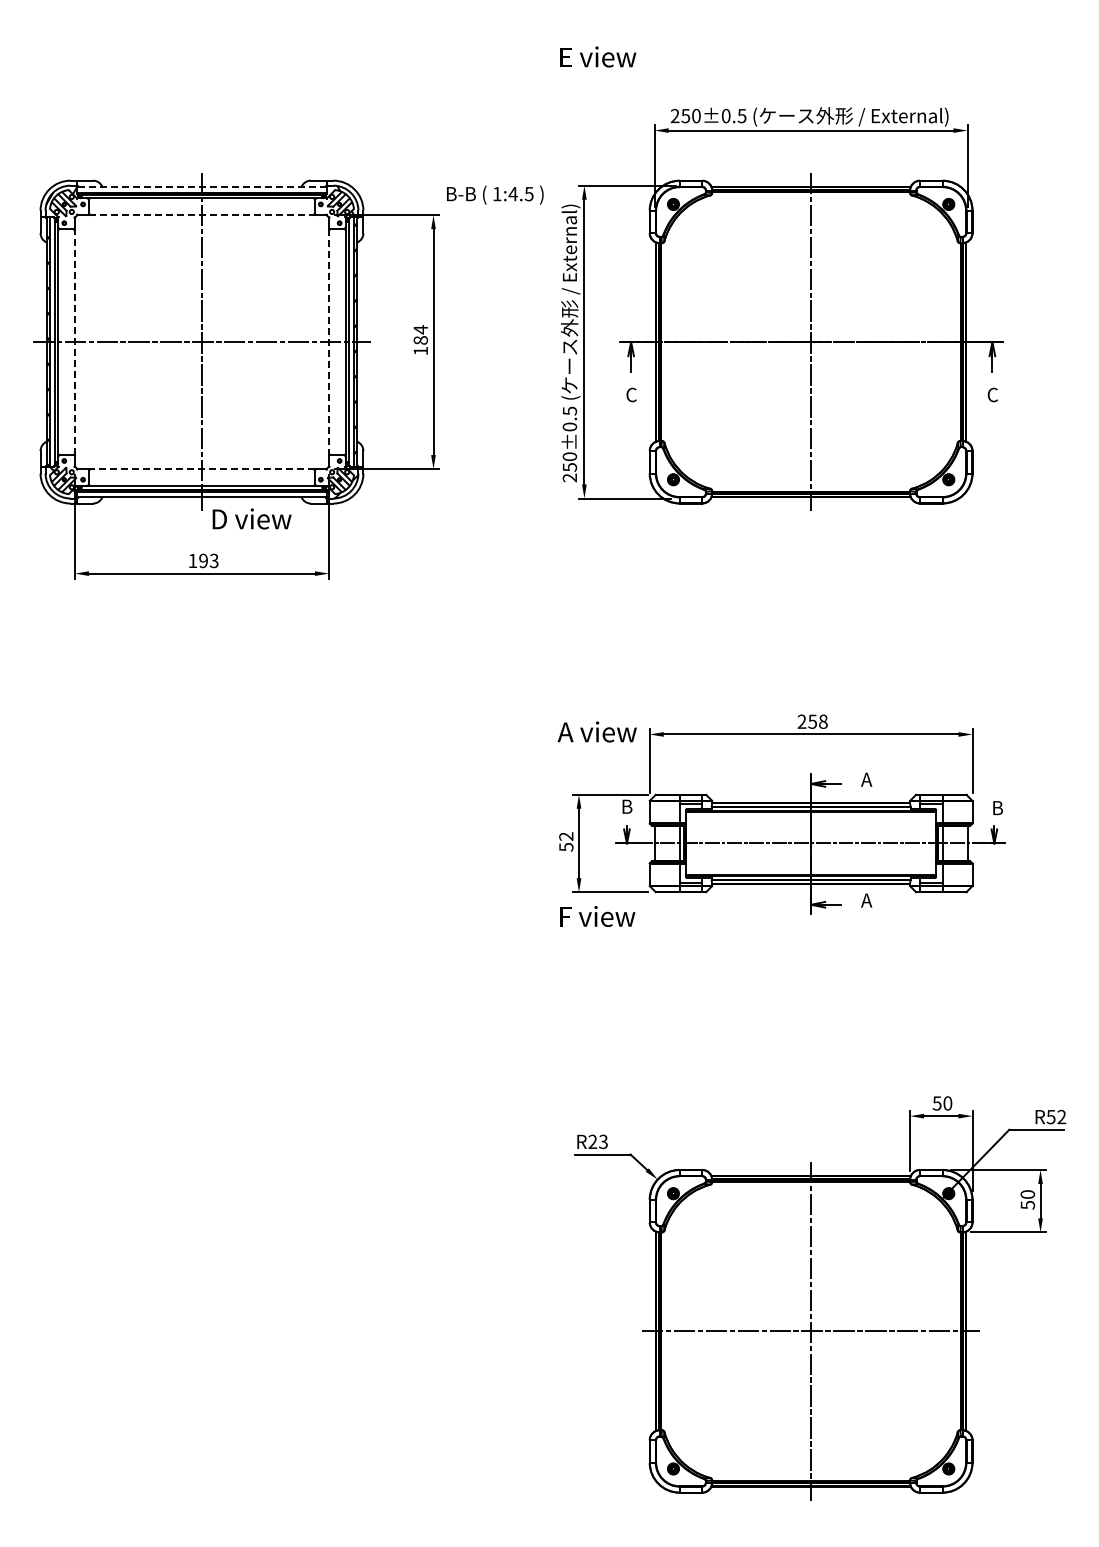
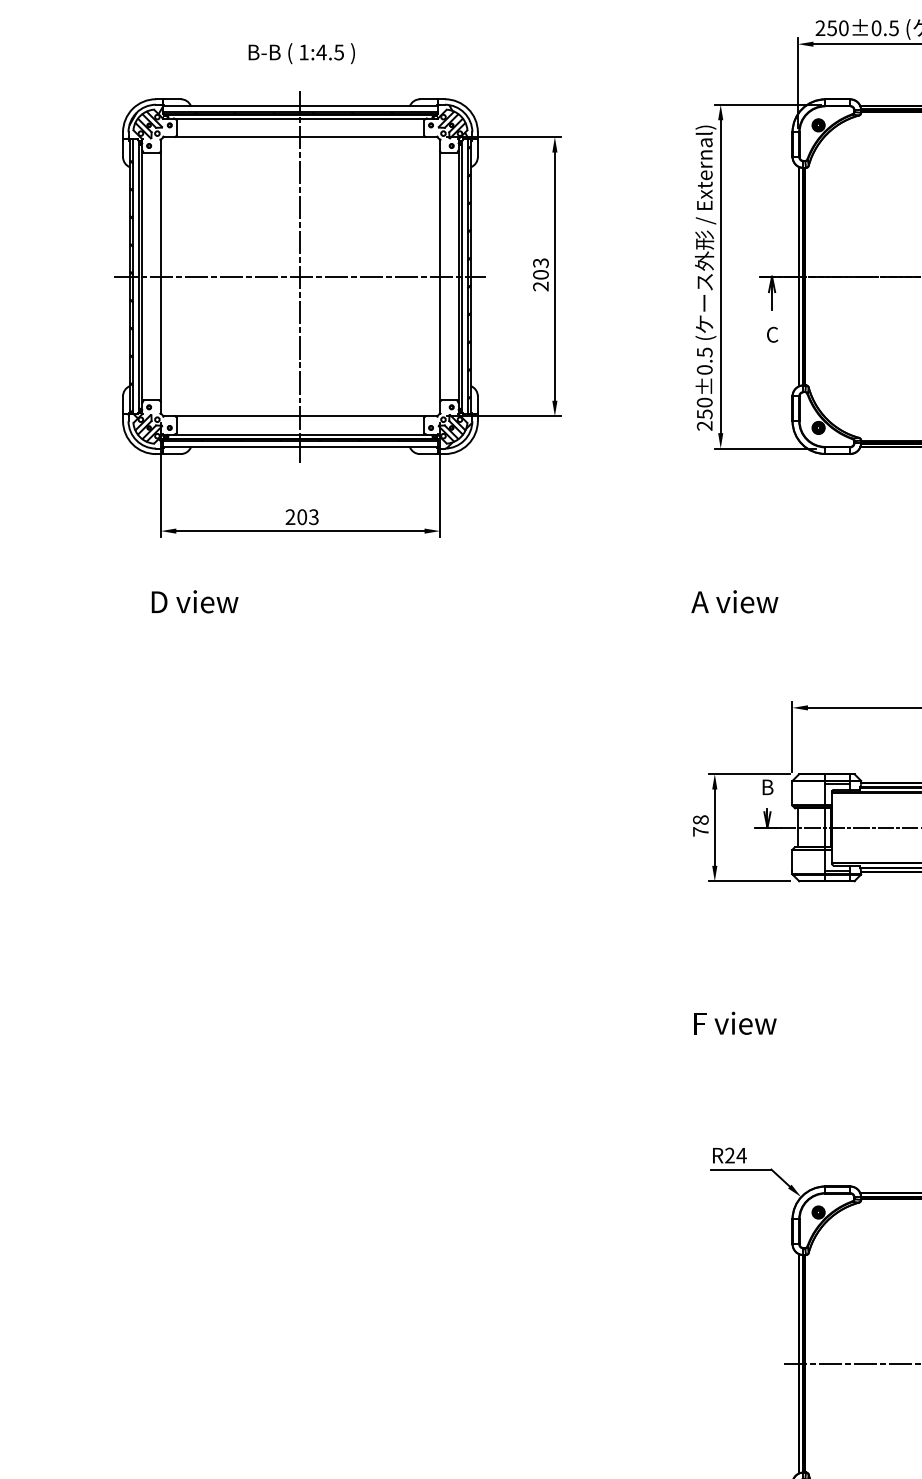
line: (201, 186) -> (299, 105), dashed -> solid
text: (495, 194) -> (302, 52), moved
line: (201, 215) -> (299, 137), dashed -> solid
text: (420, 340) -> (540, 274), 184 -> 203
line: (74, 342) -> (160, 277), dashed -> solid
line: (329, 342) -> (440, 277), dashed -> solid
line: (201, 469) -> (299, 416), dashed -> solid
text: (251, 518) -> (194, 601), moved
text: (197, 560) -> (295, 516), 193 -> 203
text: (596, 731) -> (734, 601), moved
text: (566, 841) -> (701, 825), 52 -> 78
text: (597, 916) -> (735, 1023), moved
text: (603, 1141) -> (741, 1155), R23 -> R24

